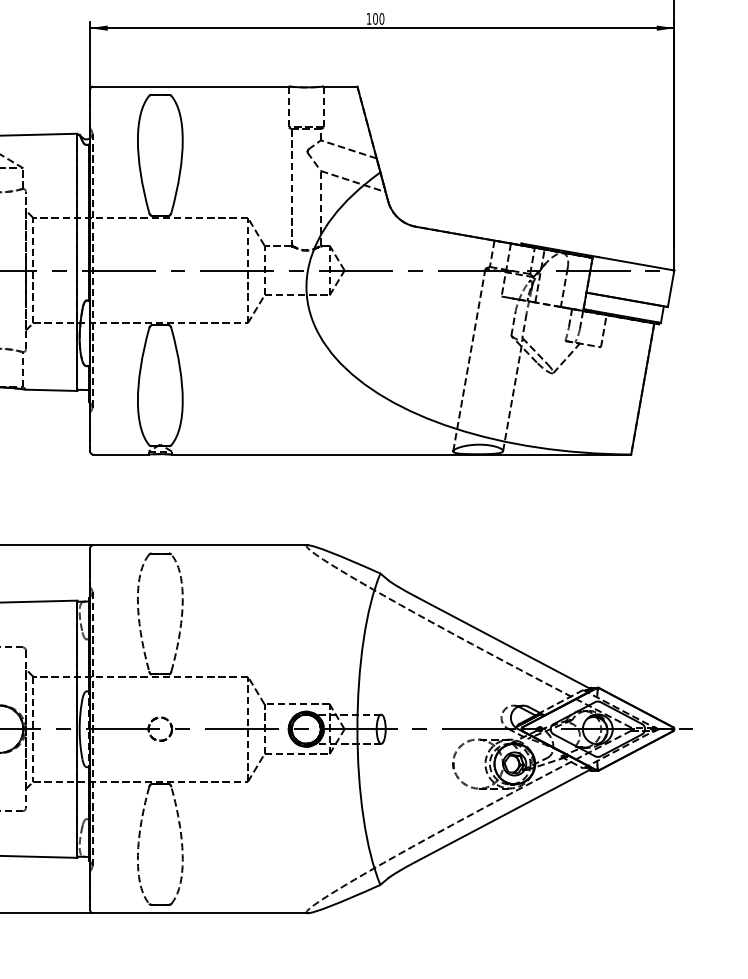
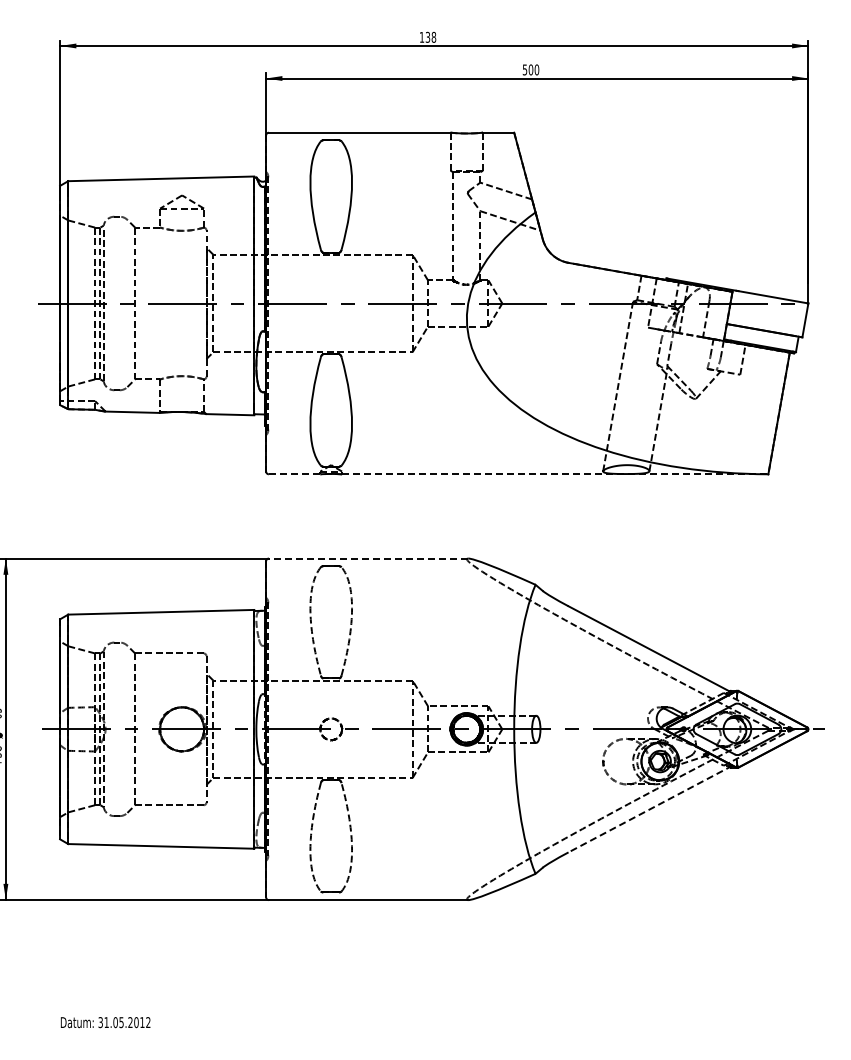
text: (368, 18) -> (524, 69), 100 -> 500
line: (120, 454) -> (294, 474), solid -> dashed
line: (401, 454) -> (555, 474), solid -> dashed
line: (200, 545) -> (368, 558), solid -> dashed
line: (504, 815) -> (650, 809), solid -> dashed

